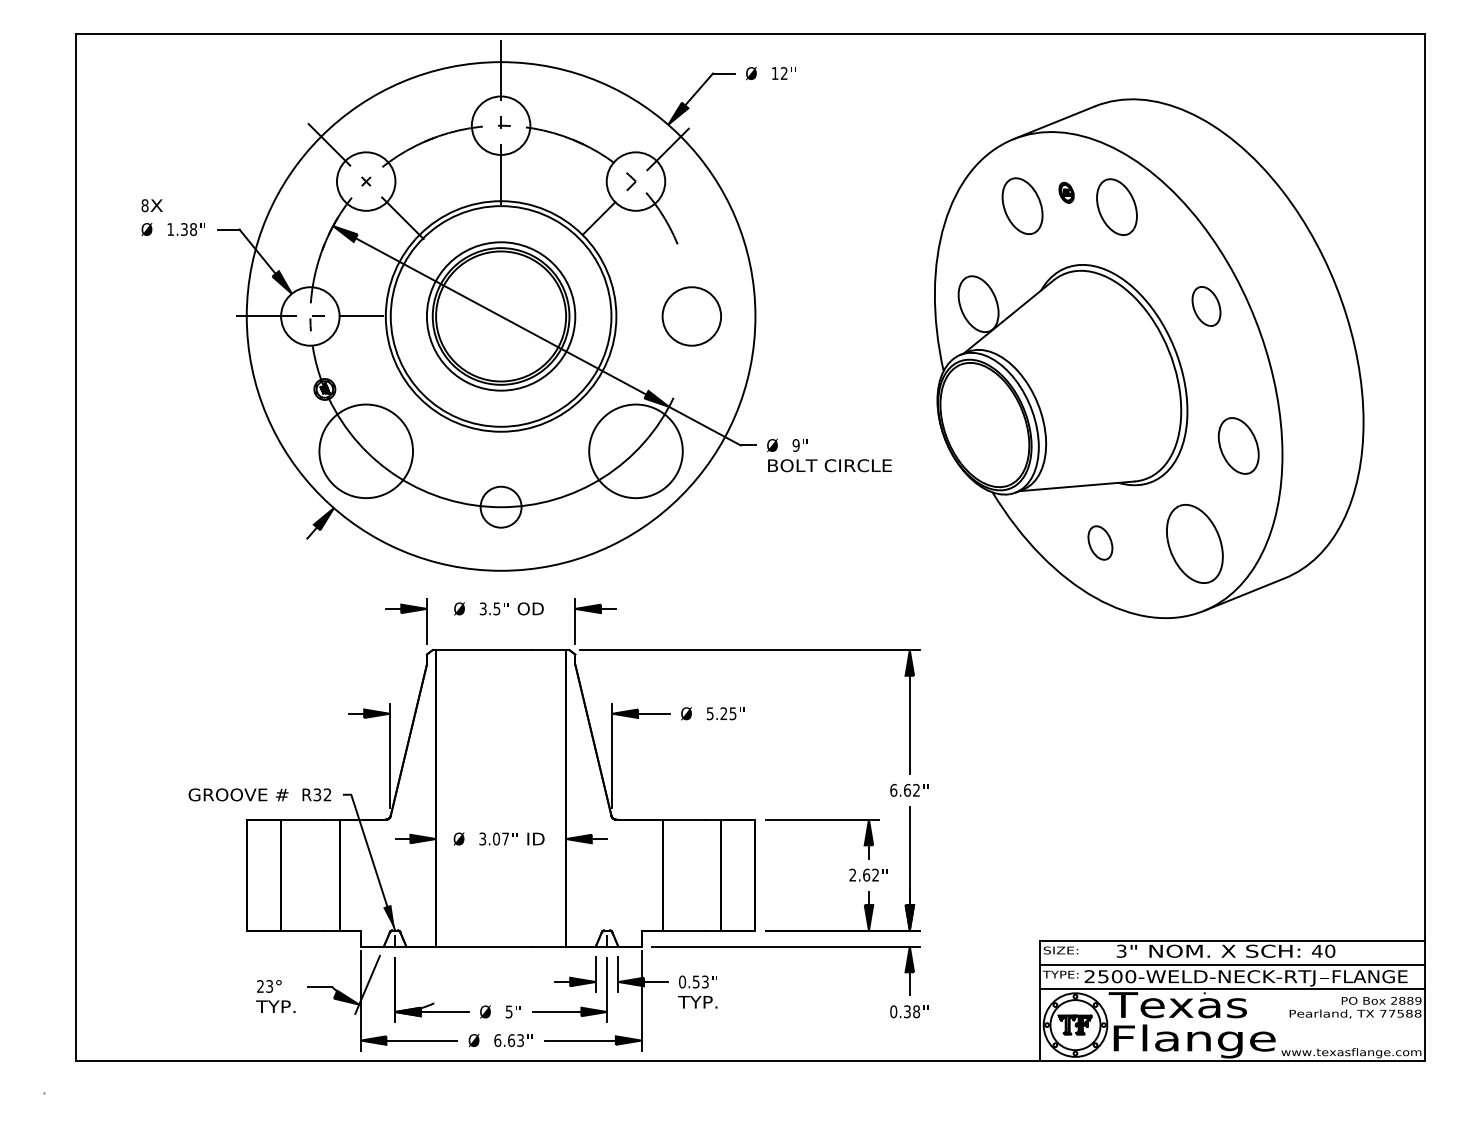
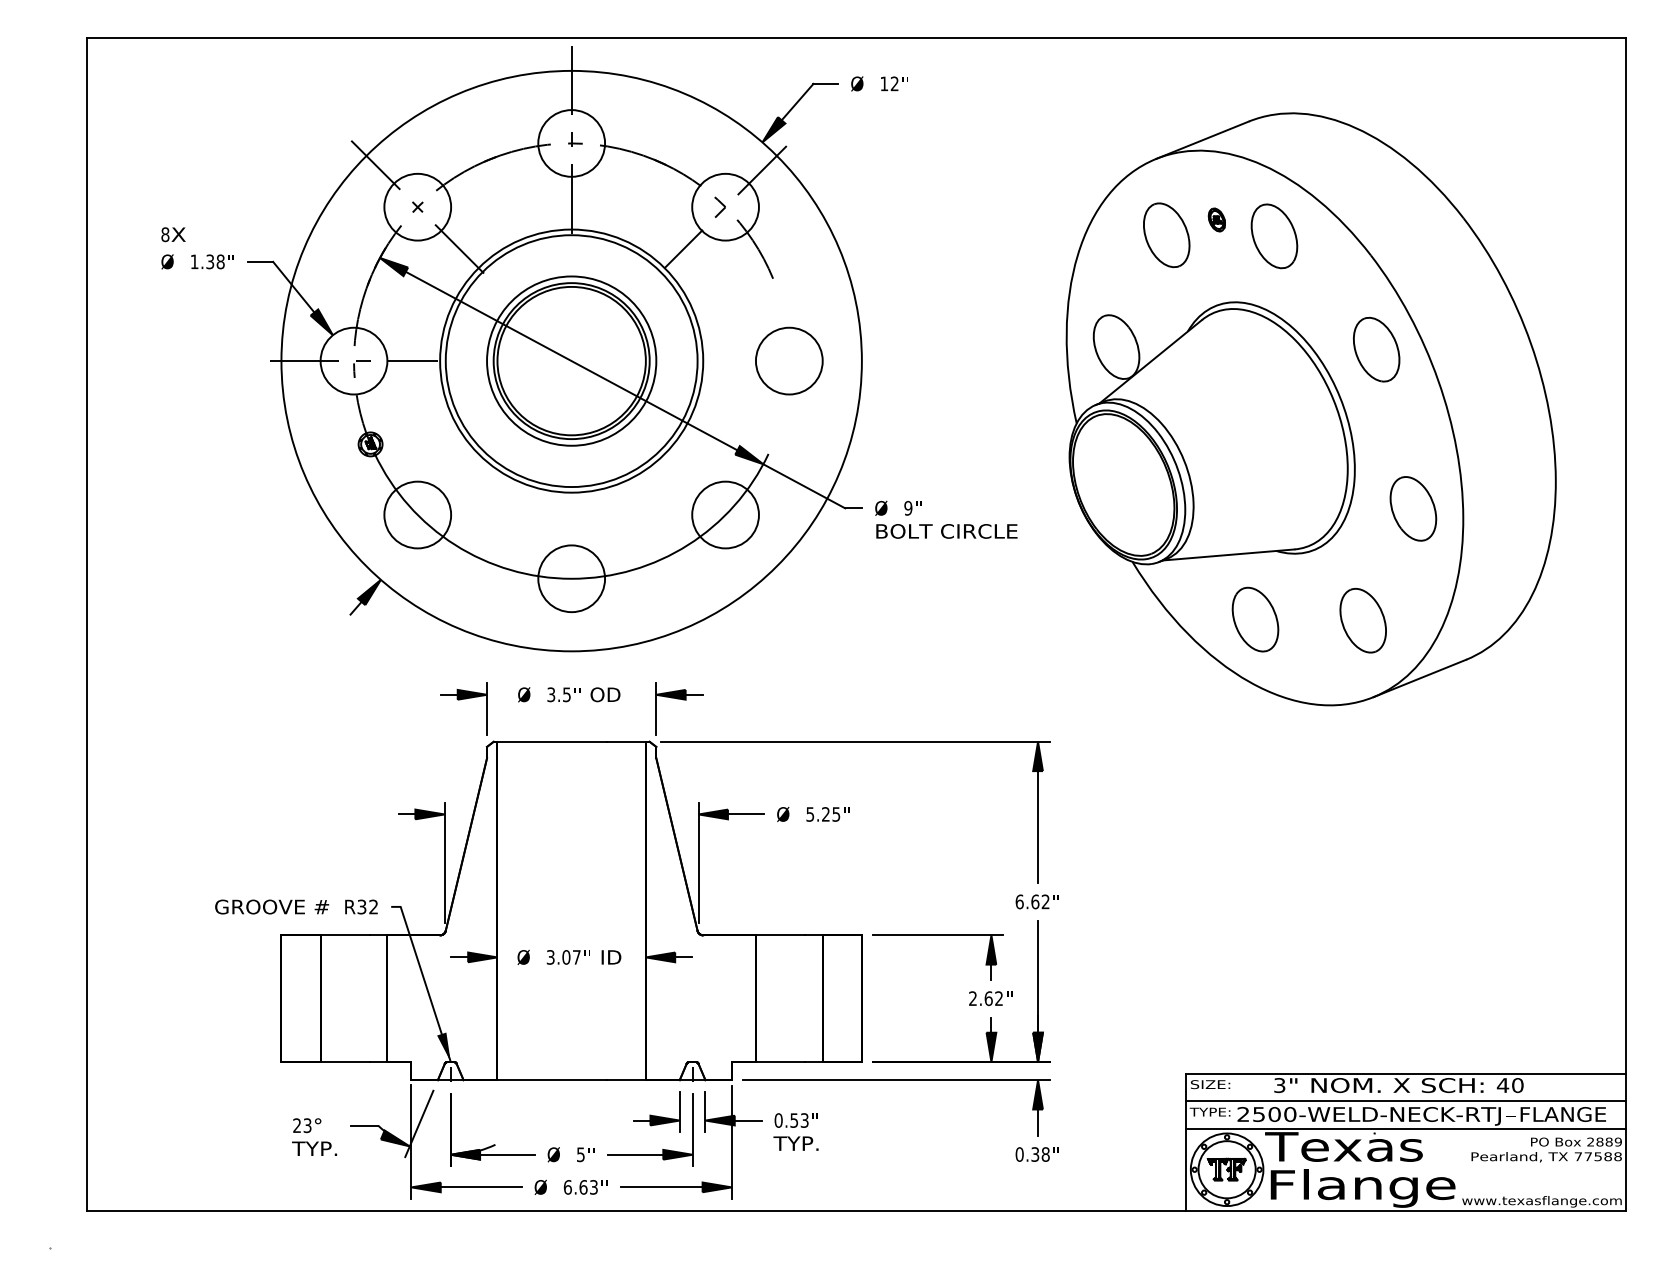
part: (1206, 306) -> (1376, 349), size x1.43
circle: (365, 451) -> (416, 515), size x0.62
circle: (635, 451) -> (725, 515), size x0.62
circle: (500, 506) -> (570, 577), size x1.43
part: (1100, 542) -> (1255, 619), size x1.67
part: (1194, 543) -> (1362, 620), size x0.71

